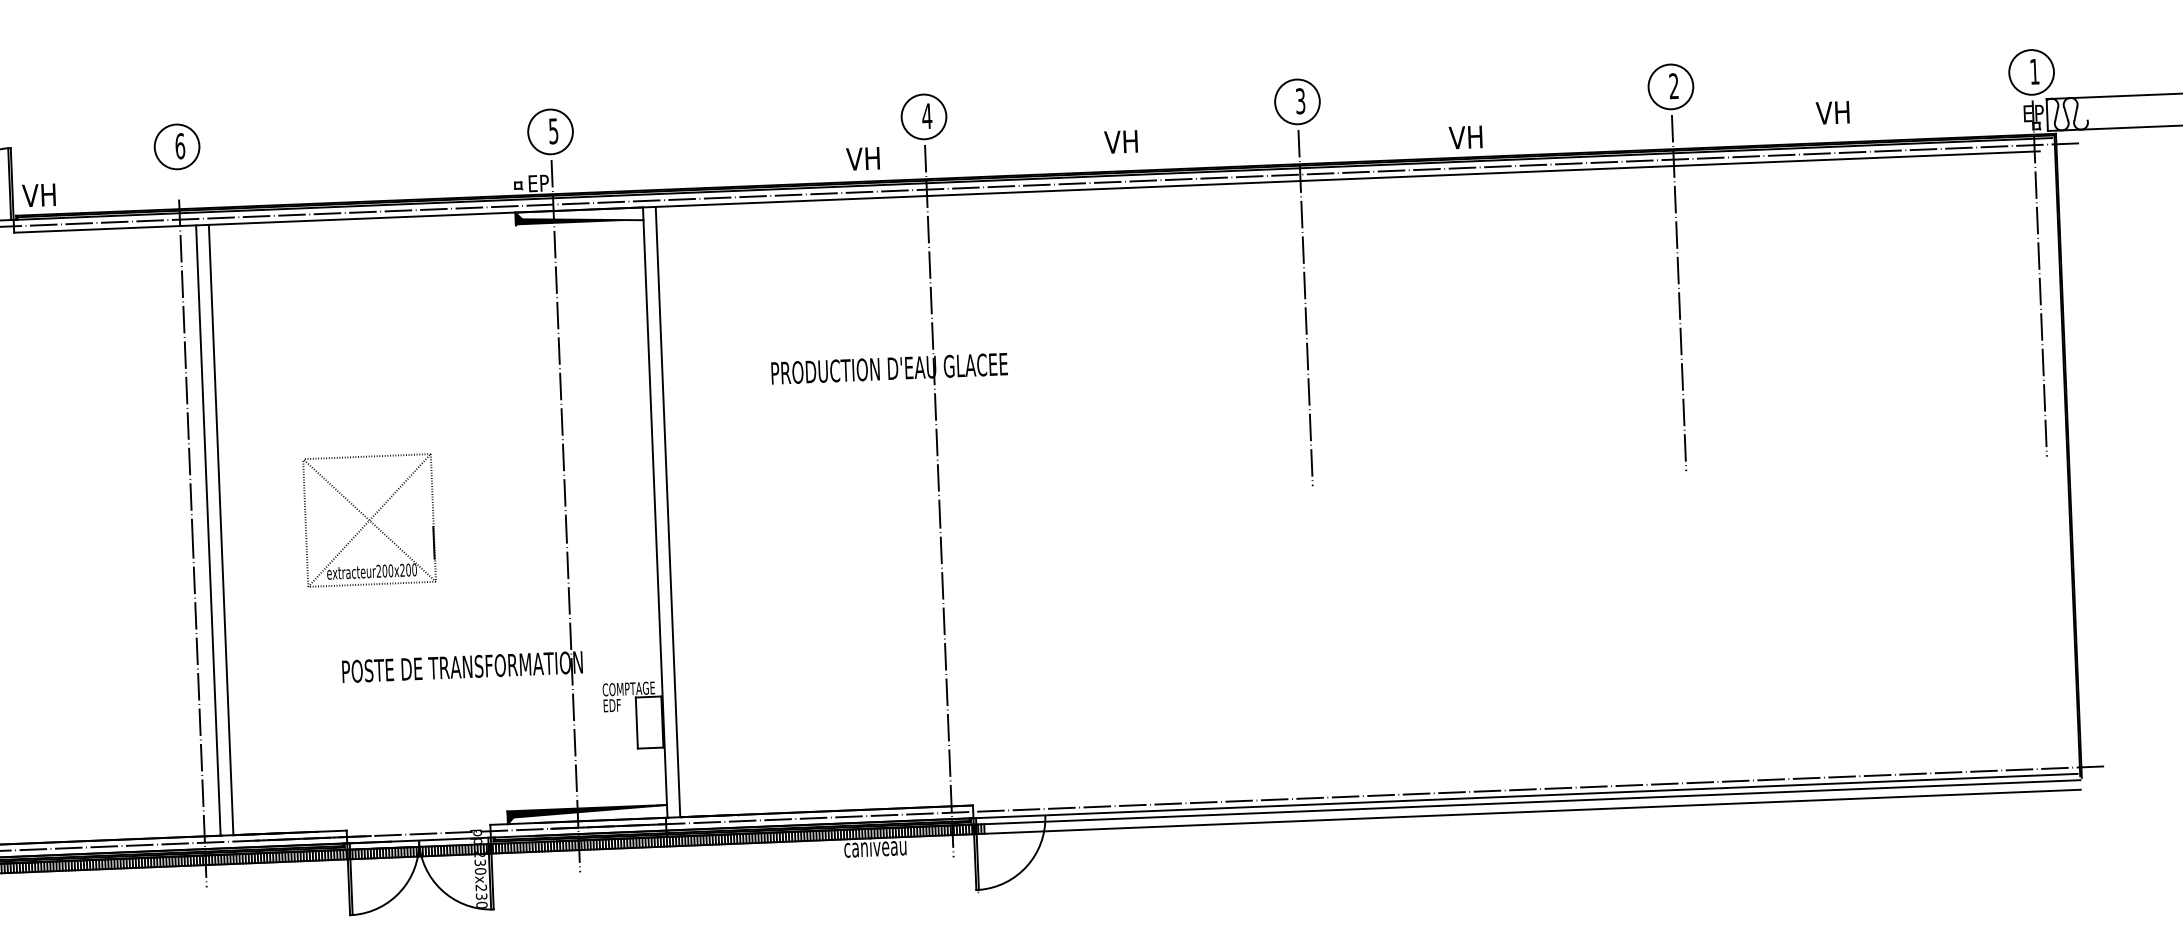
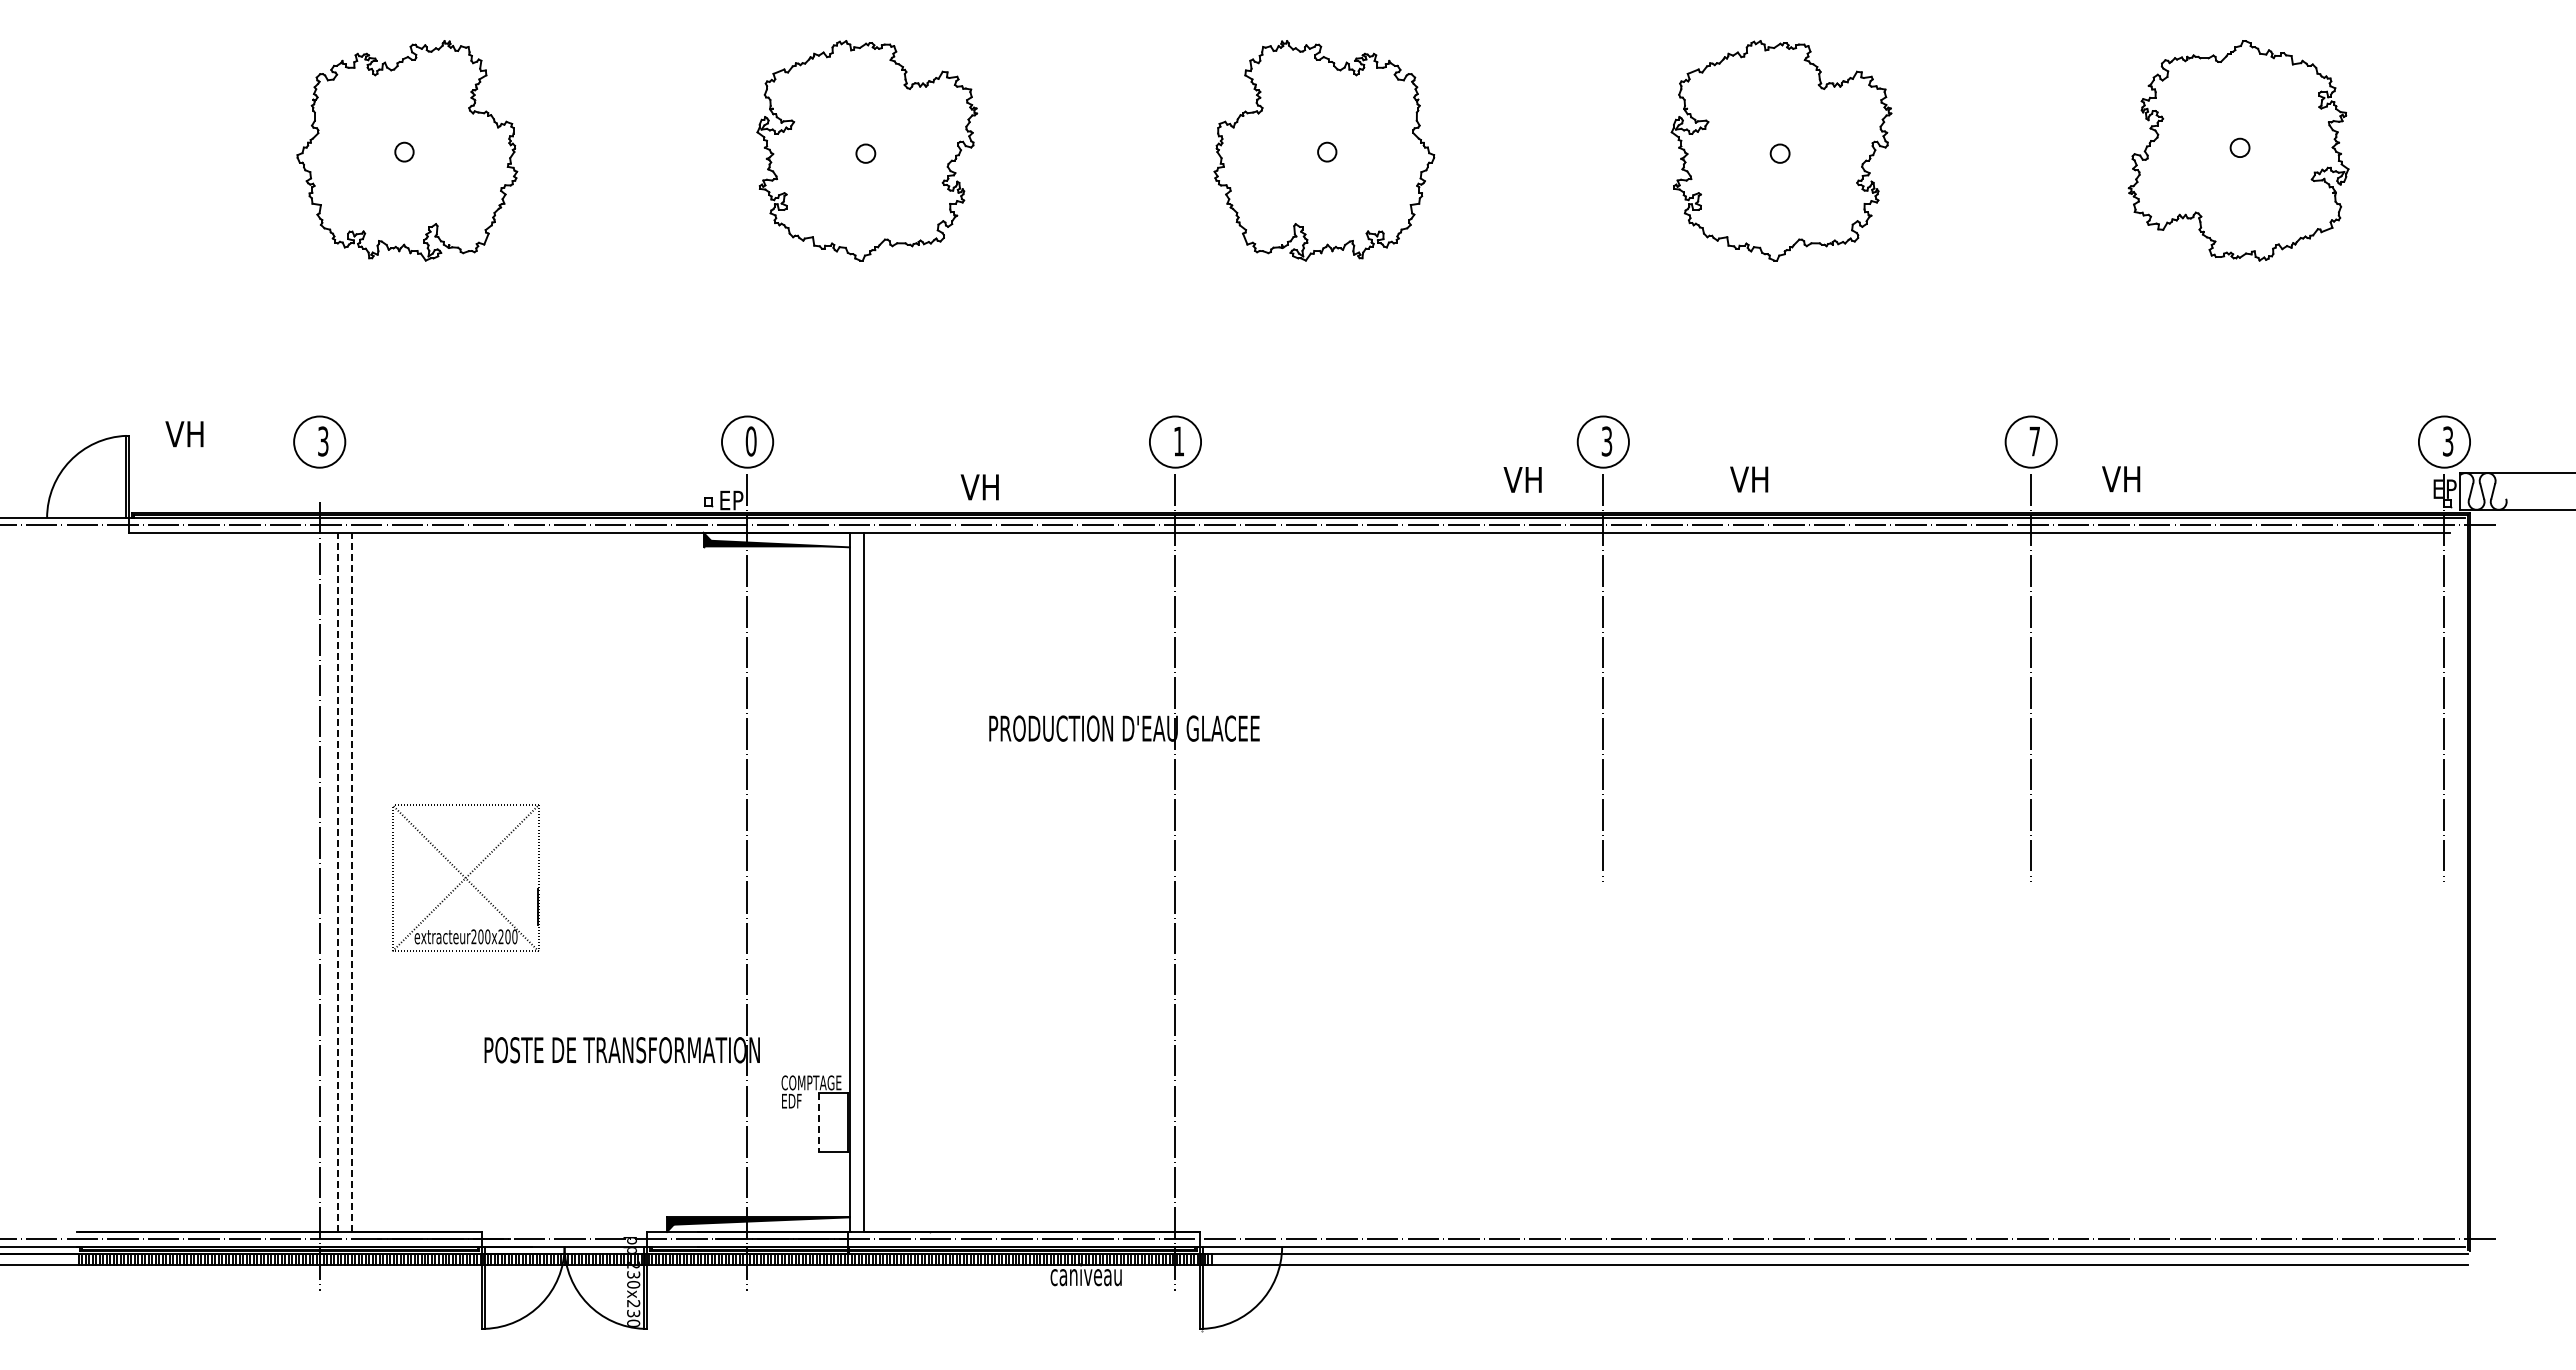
text: (2035, 71) -> (2448, 441), 1 -> 3
text: (1673, 86) -> (2034, 441), 2 -> 7
text: (1833, 113) -> (2121, 479), moved
text: (926, 116) -> (1178, 441), 4 -> 1
text: (553, 131) -> (750, 441), 5 -> 0
text: (1465, 137) -> (1749, 479), moved
text: (1120, 141) -> (1522, 479), moved
text: (180, 146) -> (323, 441), 6 -> 3
text: (862, 159) -> (979, 487), moved
text: (39, 195) -> (184, 434), moved
part: (369, 519) -> (465, 877), moved
line: (208, 530) -> (337, 882), solid -> dashed
line: (221, 530) -> (352, 882), solid -> dashed
line: (637, 723) -> (819, 1122), solid -> dashed

